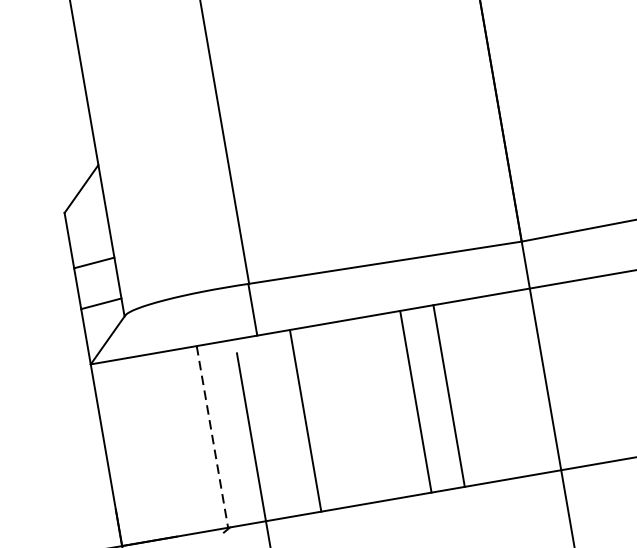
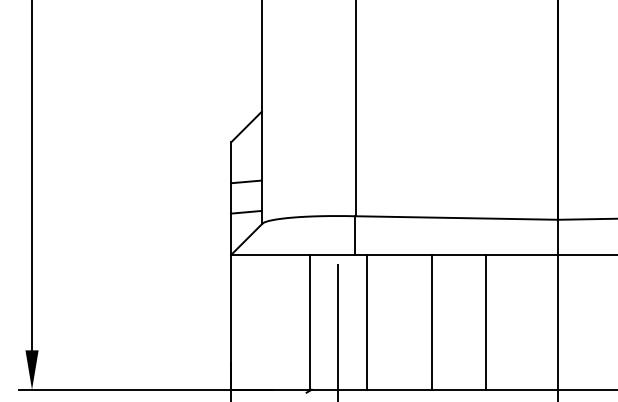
line: (415, 400) -> (431, 321), moved
line: (305, 419) -> (366, 321), moved
line: (212, 437) -> (310, 322), dashed -> solid

